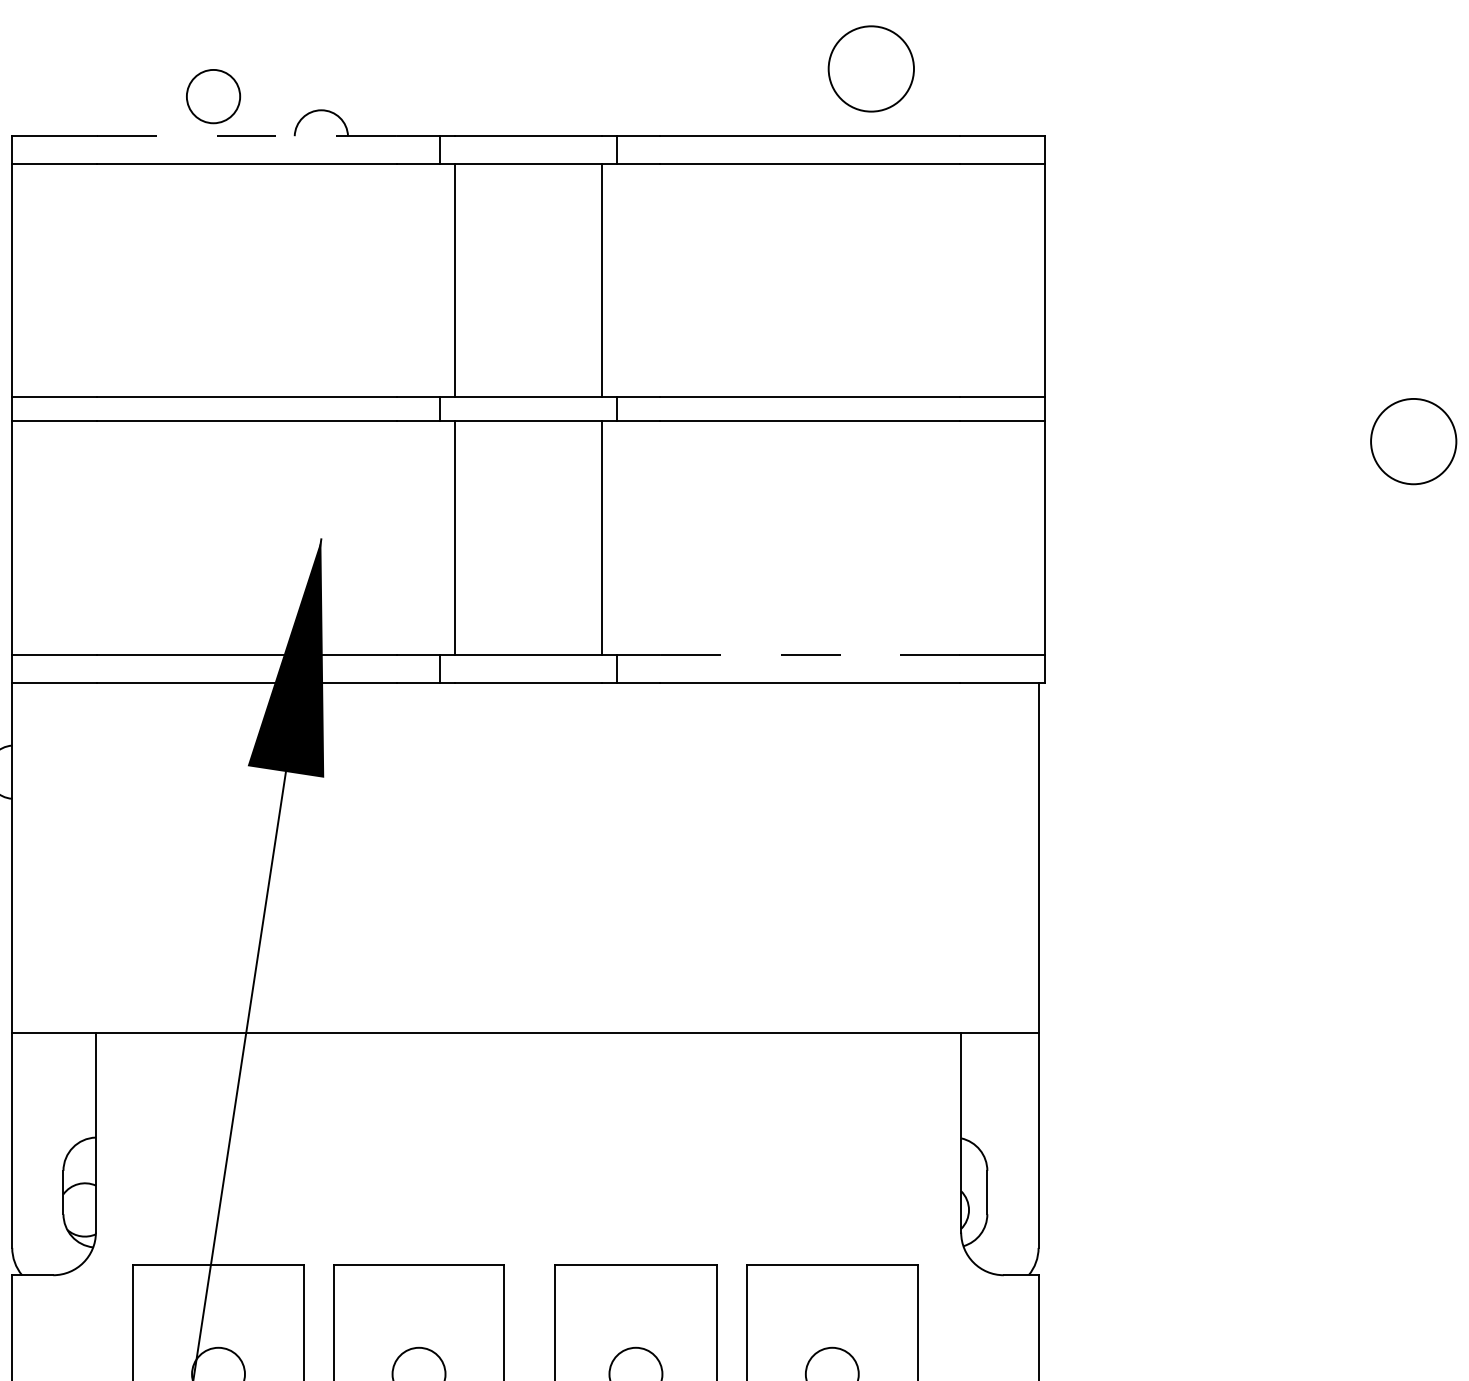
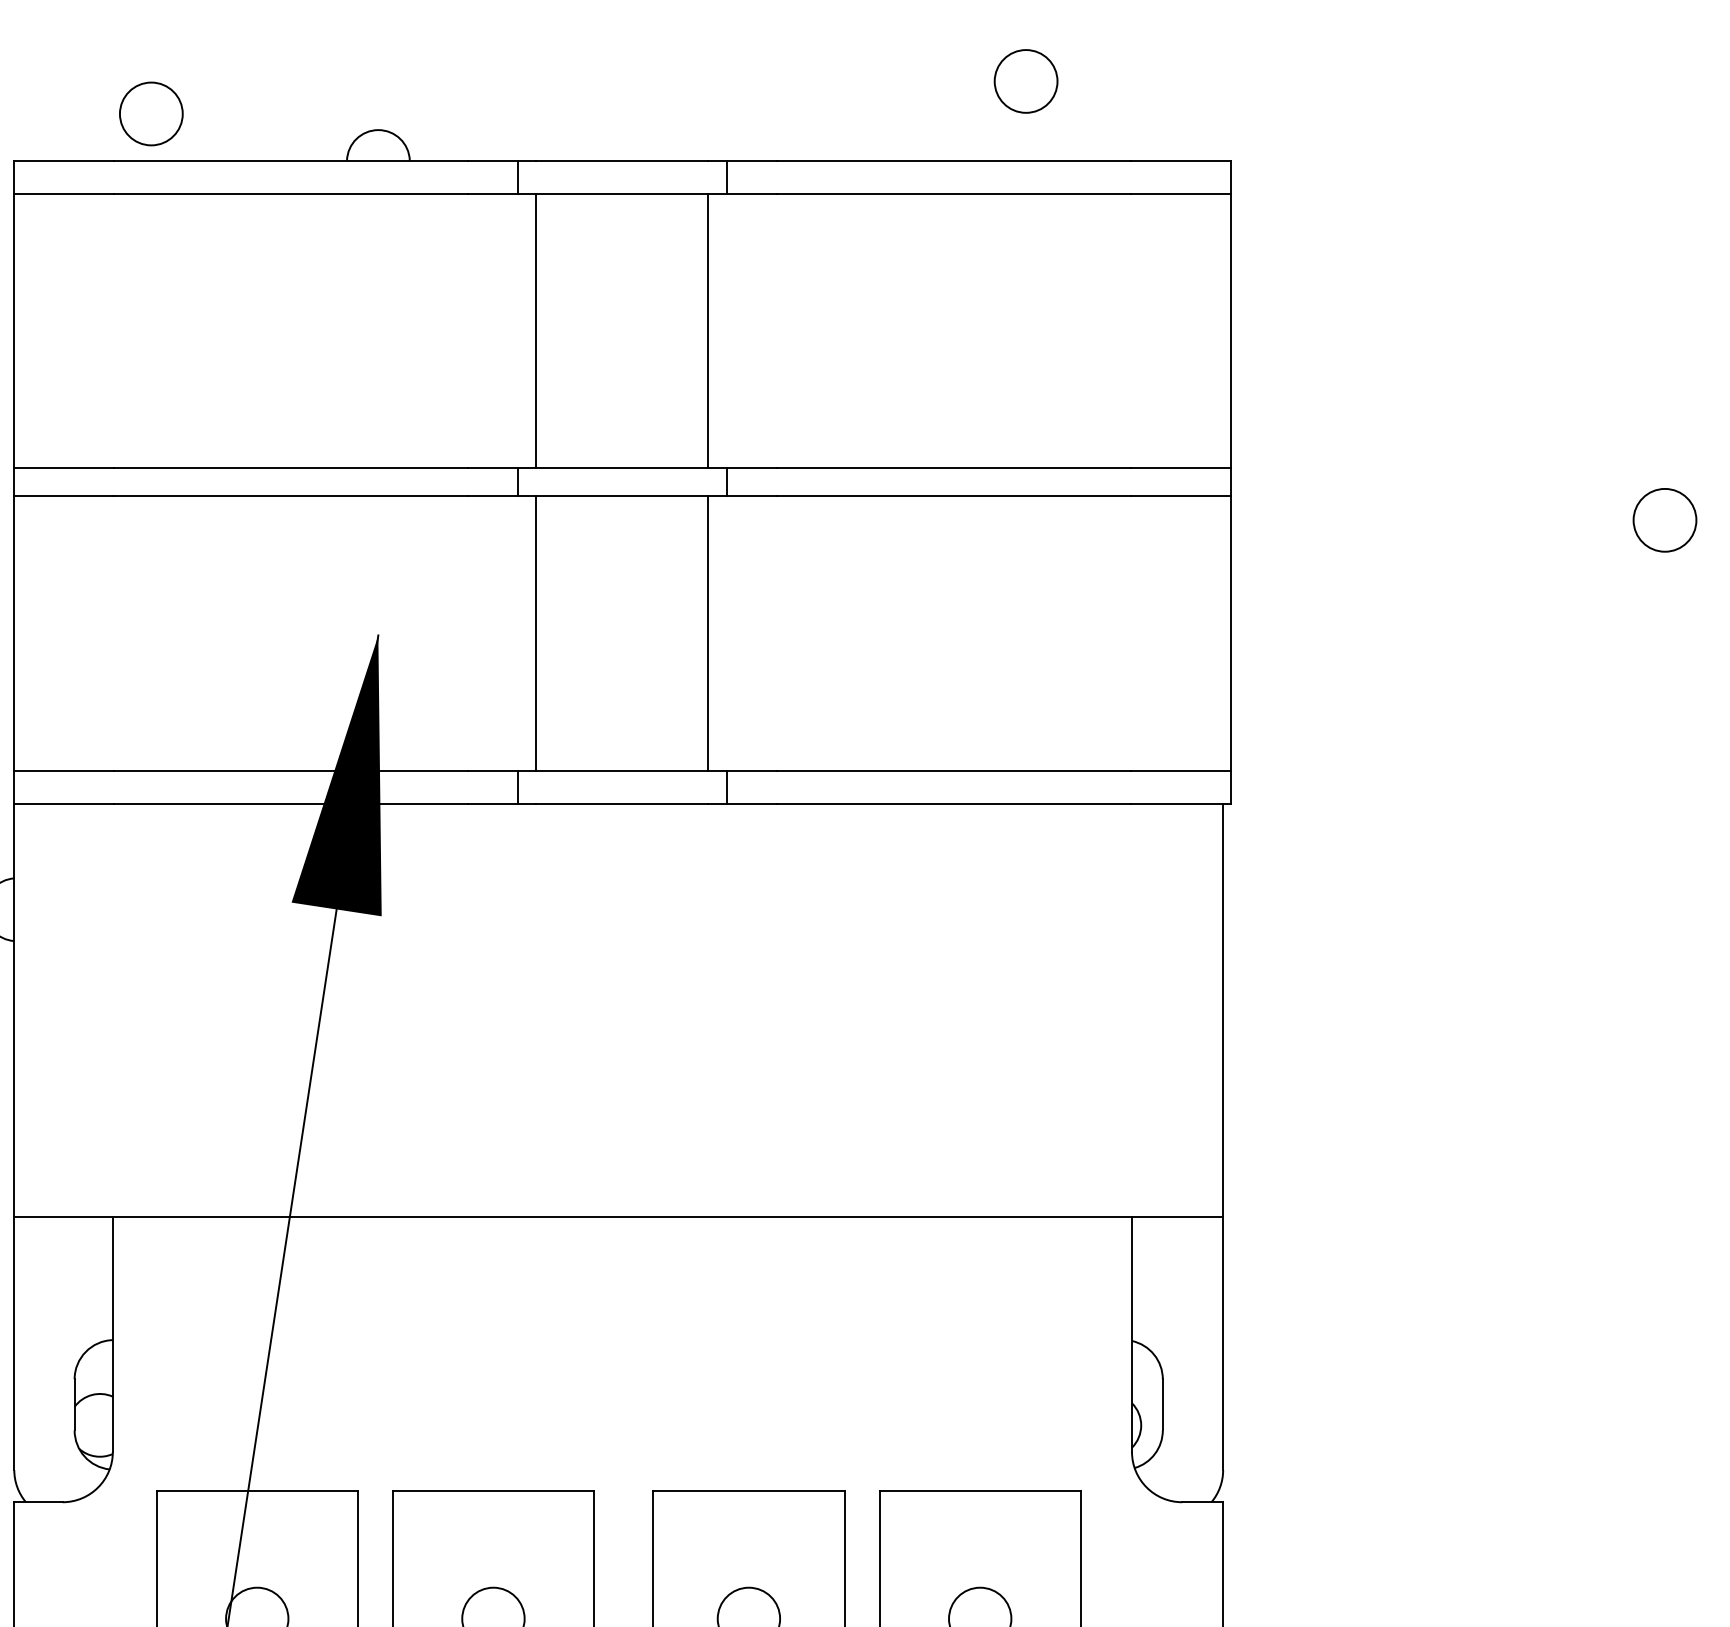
circle: (870, 69) -> (1025, 81), size x0.62
circle: (213, 96) -> (151, 113), moved
line: (246, 136) -> (290, 160), dashed -> solid
circle: (1413, 440) -> (1664, 519), size x0.62
line: (810, 654) -> (954, 771), dashed -> solid

